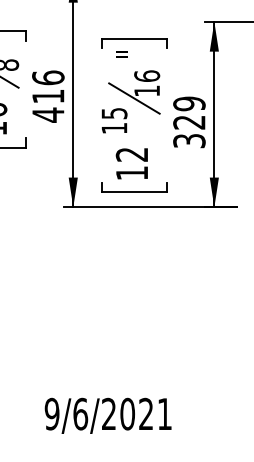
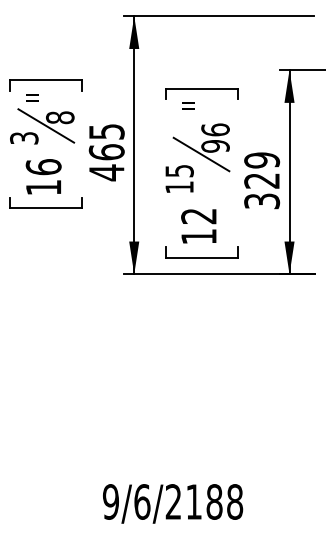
text: (48, 86) -> (106, 141), 416 -> 465
text: (147, 91) -> (215, 146), 16 -> 96
text: (146, 413) -> (214, 501), 9/6/2021 -> 9/6/2188

